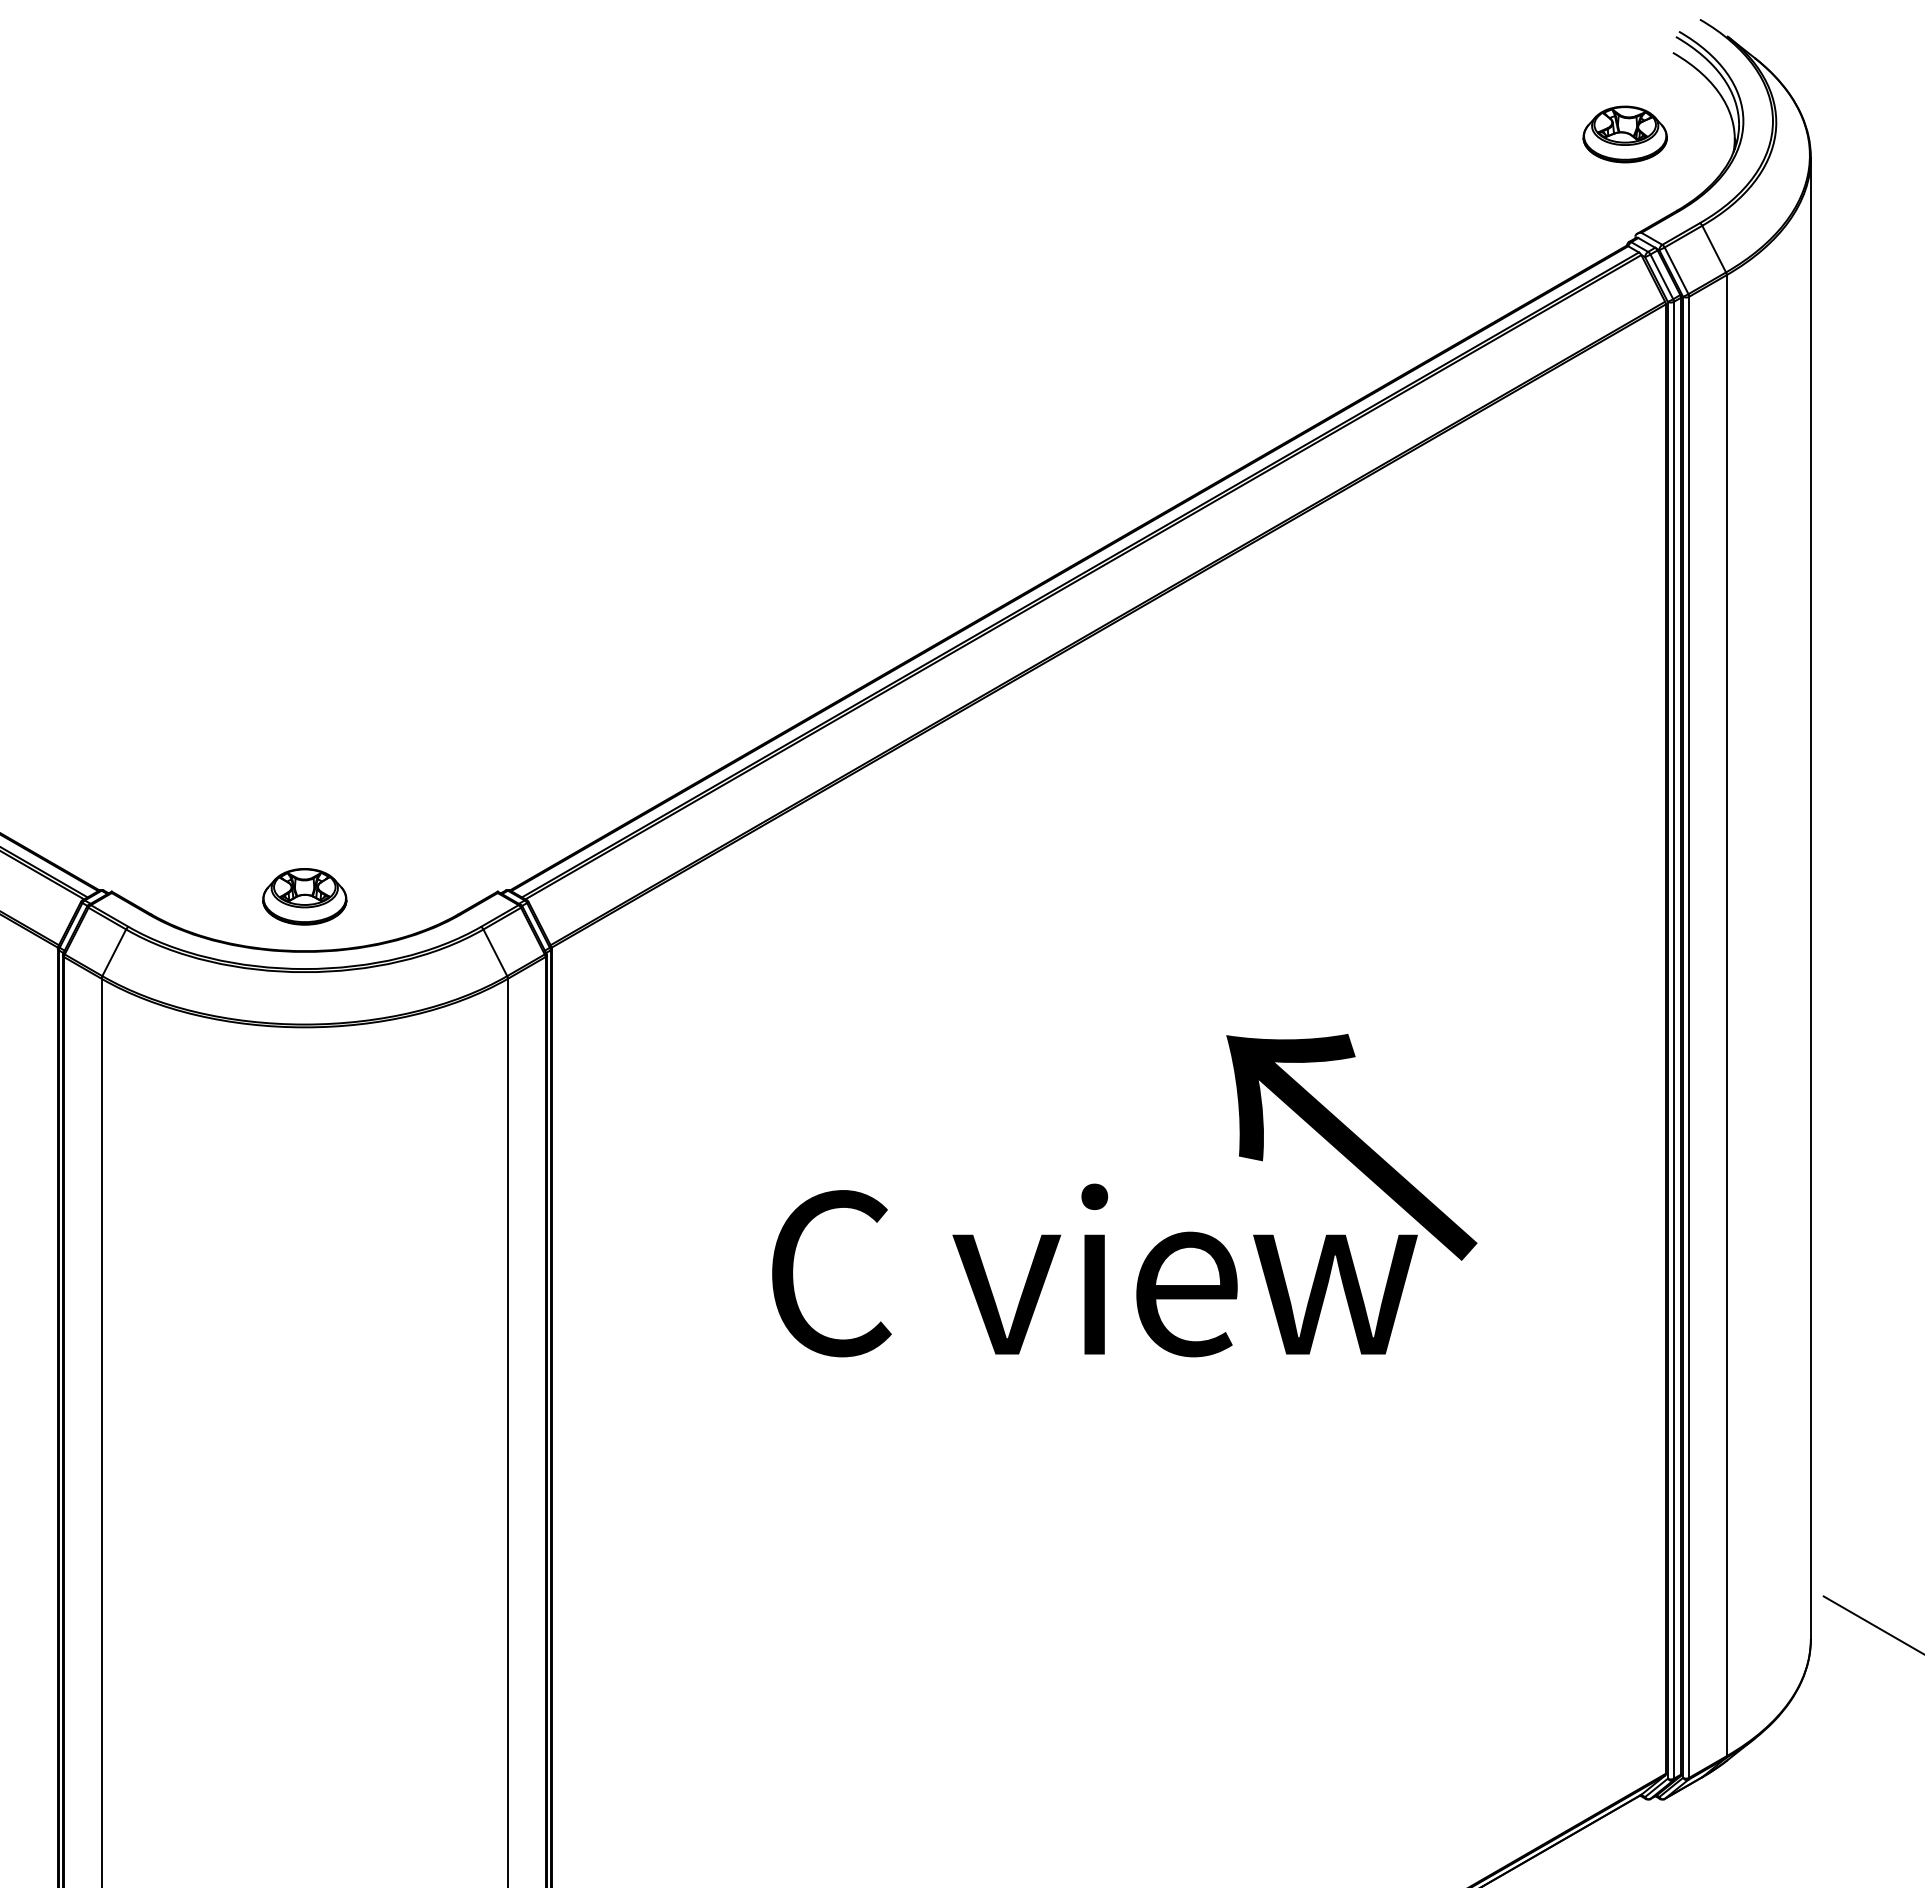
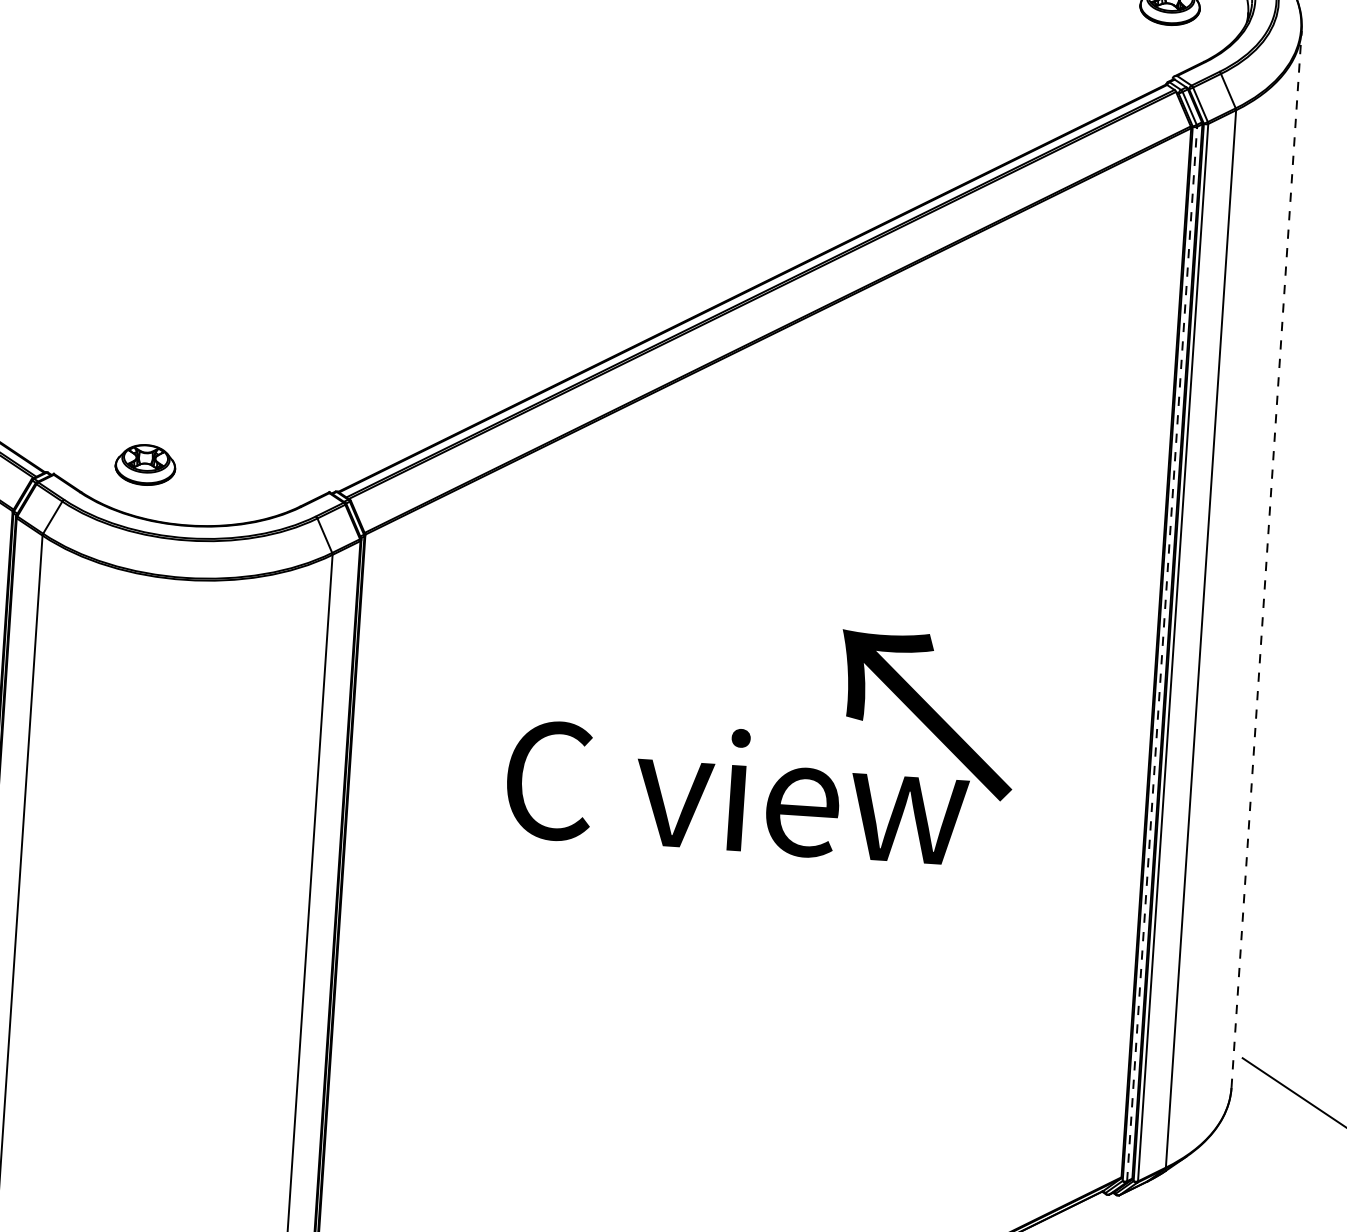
part: (304, 896) -> (145, 464), moved
line: (1810, 898) -> (1266, 559), solid -> dashed
line: (1673, 1039) -> (1161, 653), solid -> dashed

